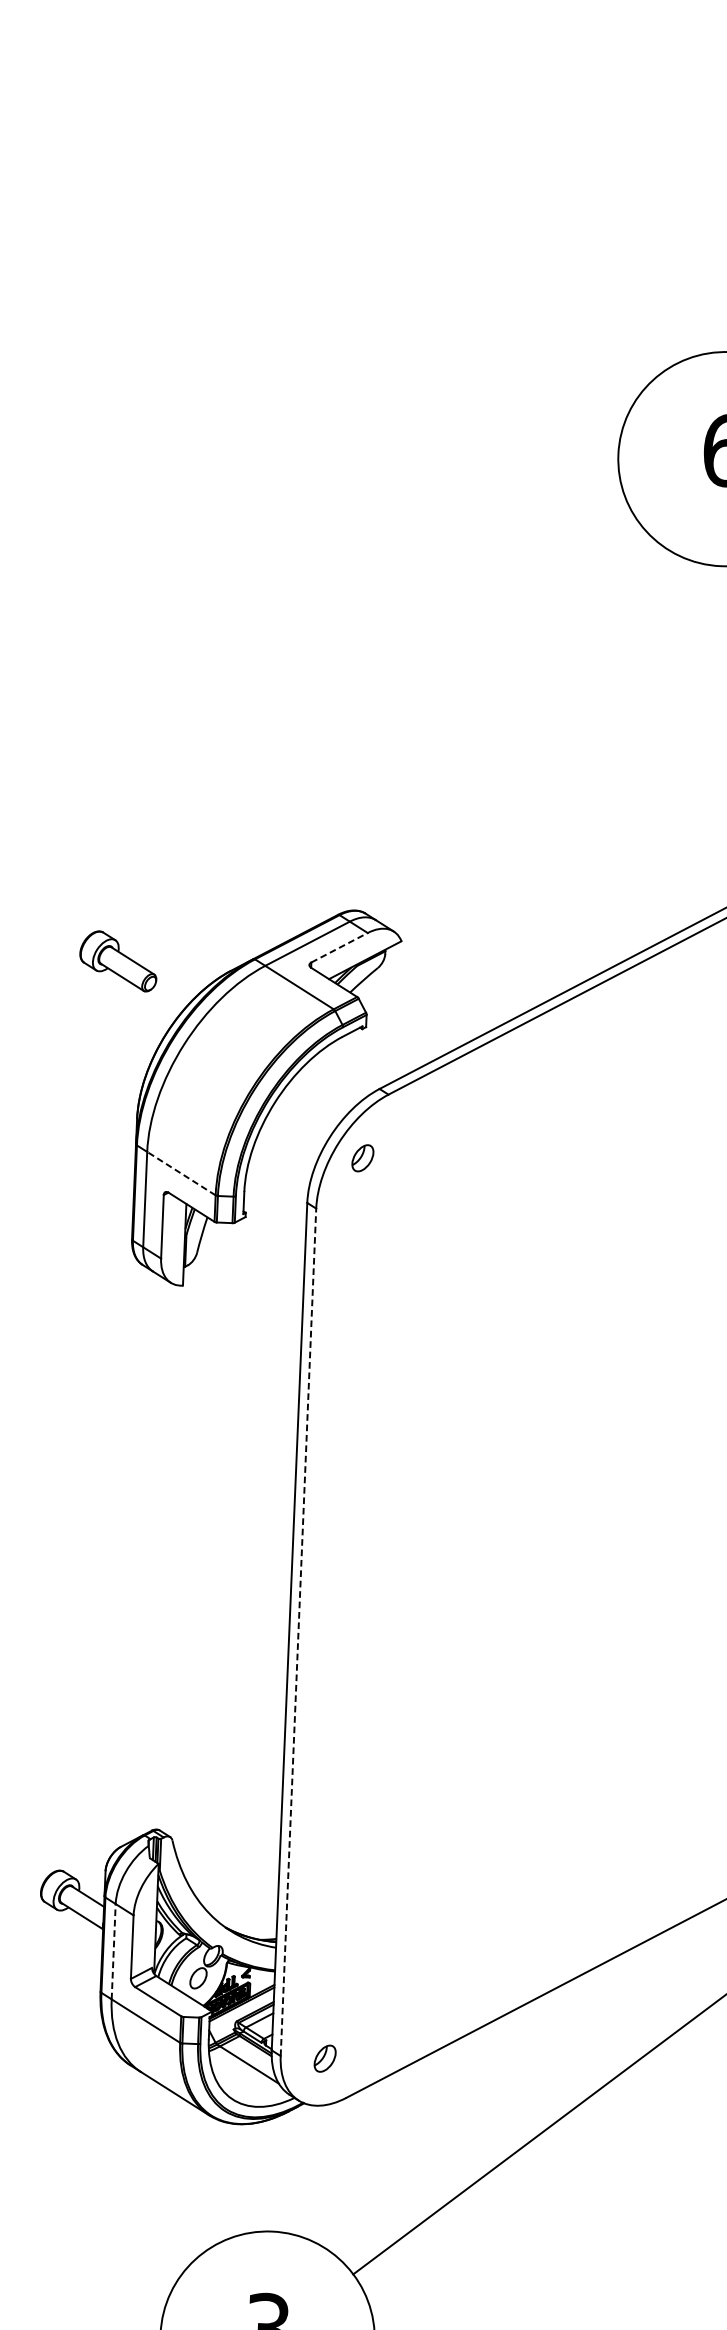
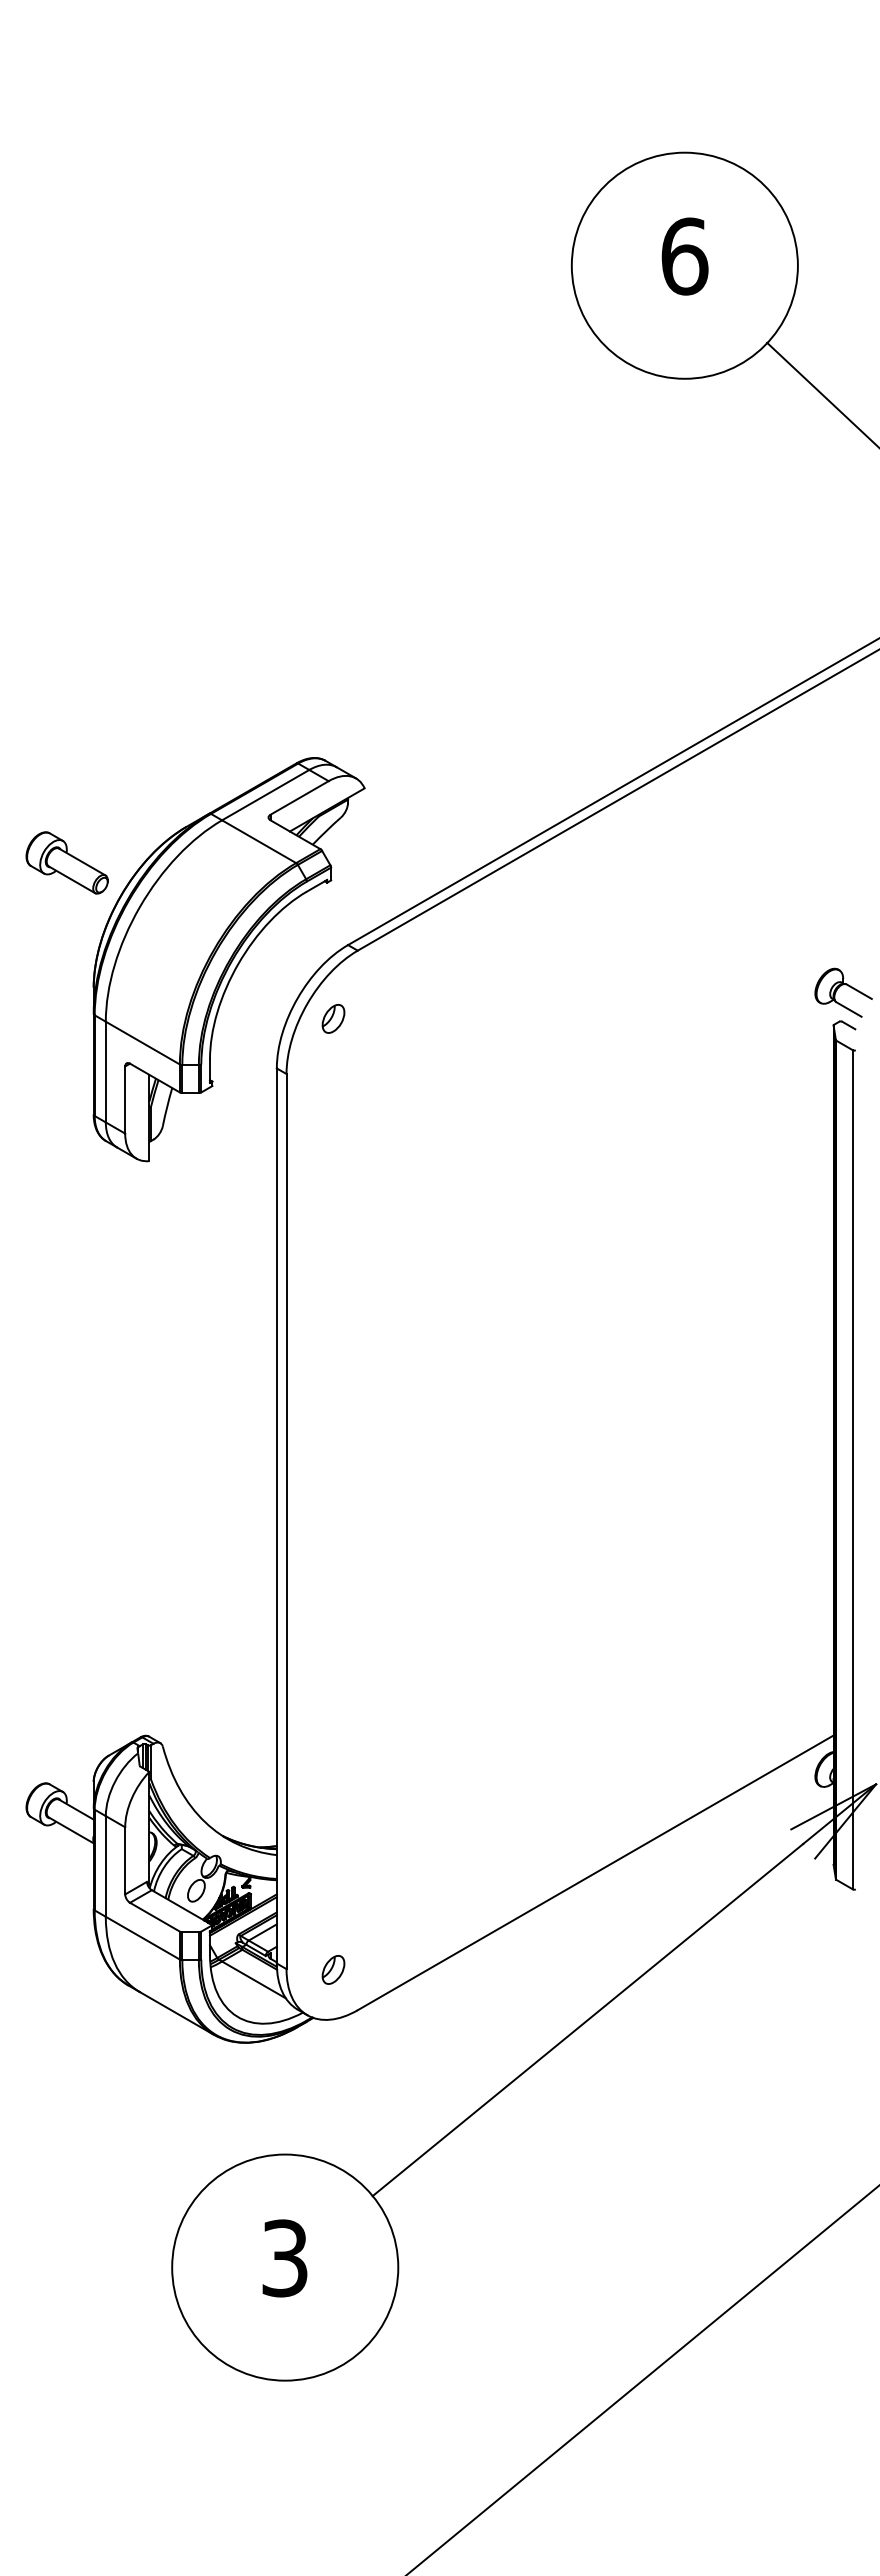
line: (339, 947) -> (299, 797), dashed -> solid
part: (117, 960) -> (66, 862), moved
line: (181, 1173) -> (142, 1043), dashed -> solid
line: (298, 1632) -> (286, 1521), dashed -> solid
line: (113, 1950) -> (105, 1865), dashed -> solid

